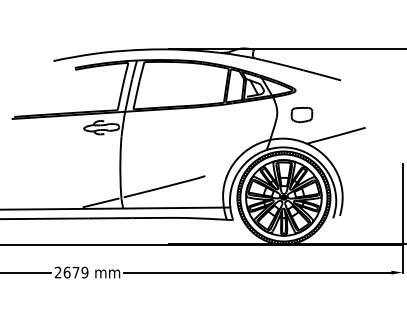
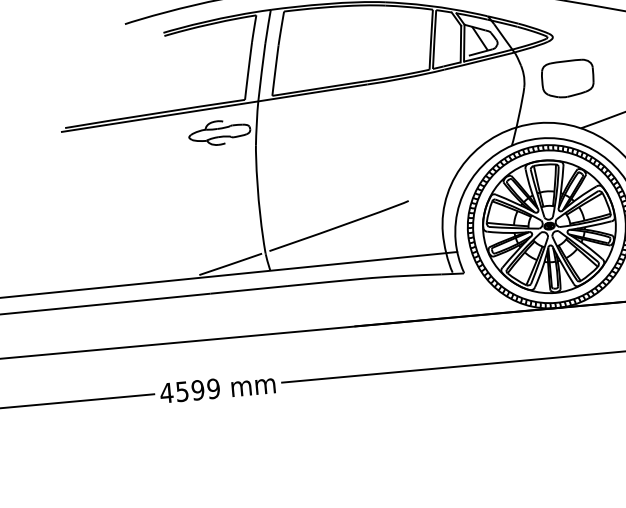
part: (301, 114) -> (566, 78), size x1.43
text: (66, 272) -> (181, 391), 2679 -> 4599

